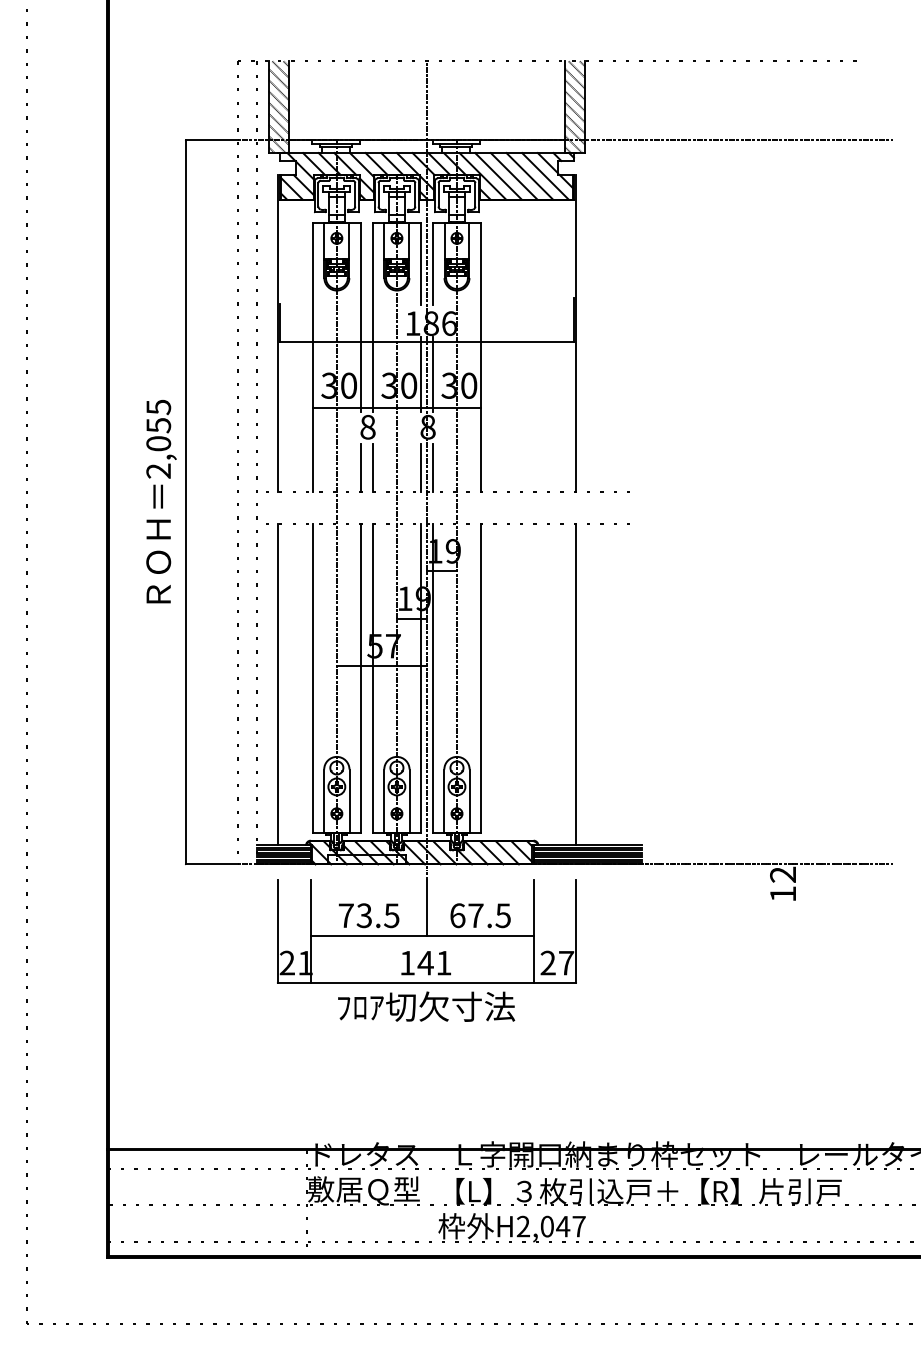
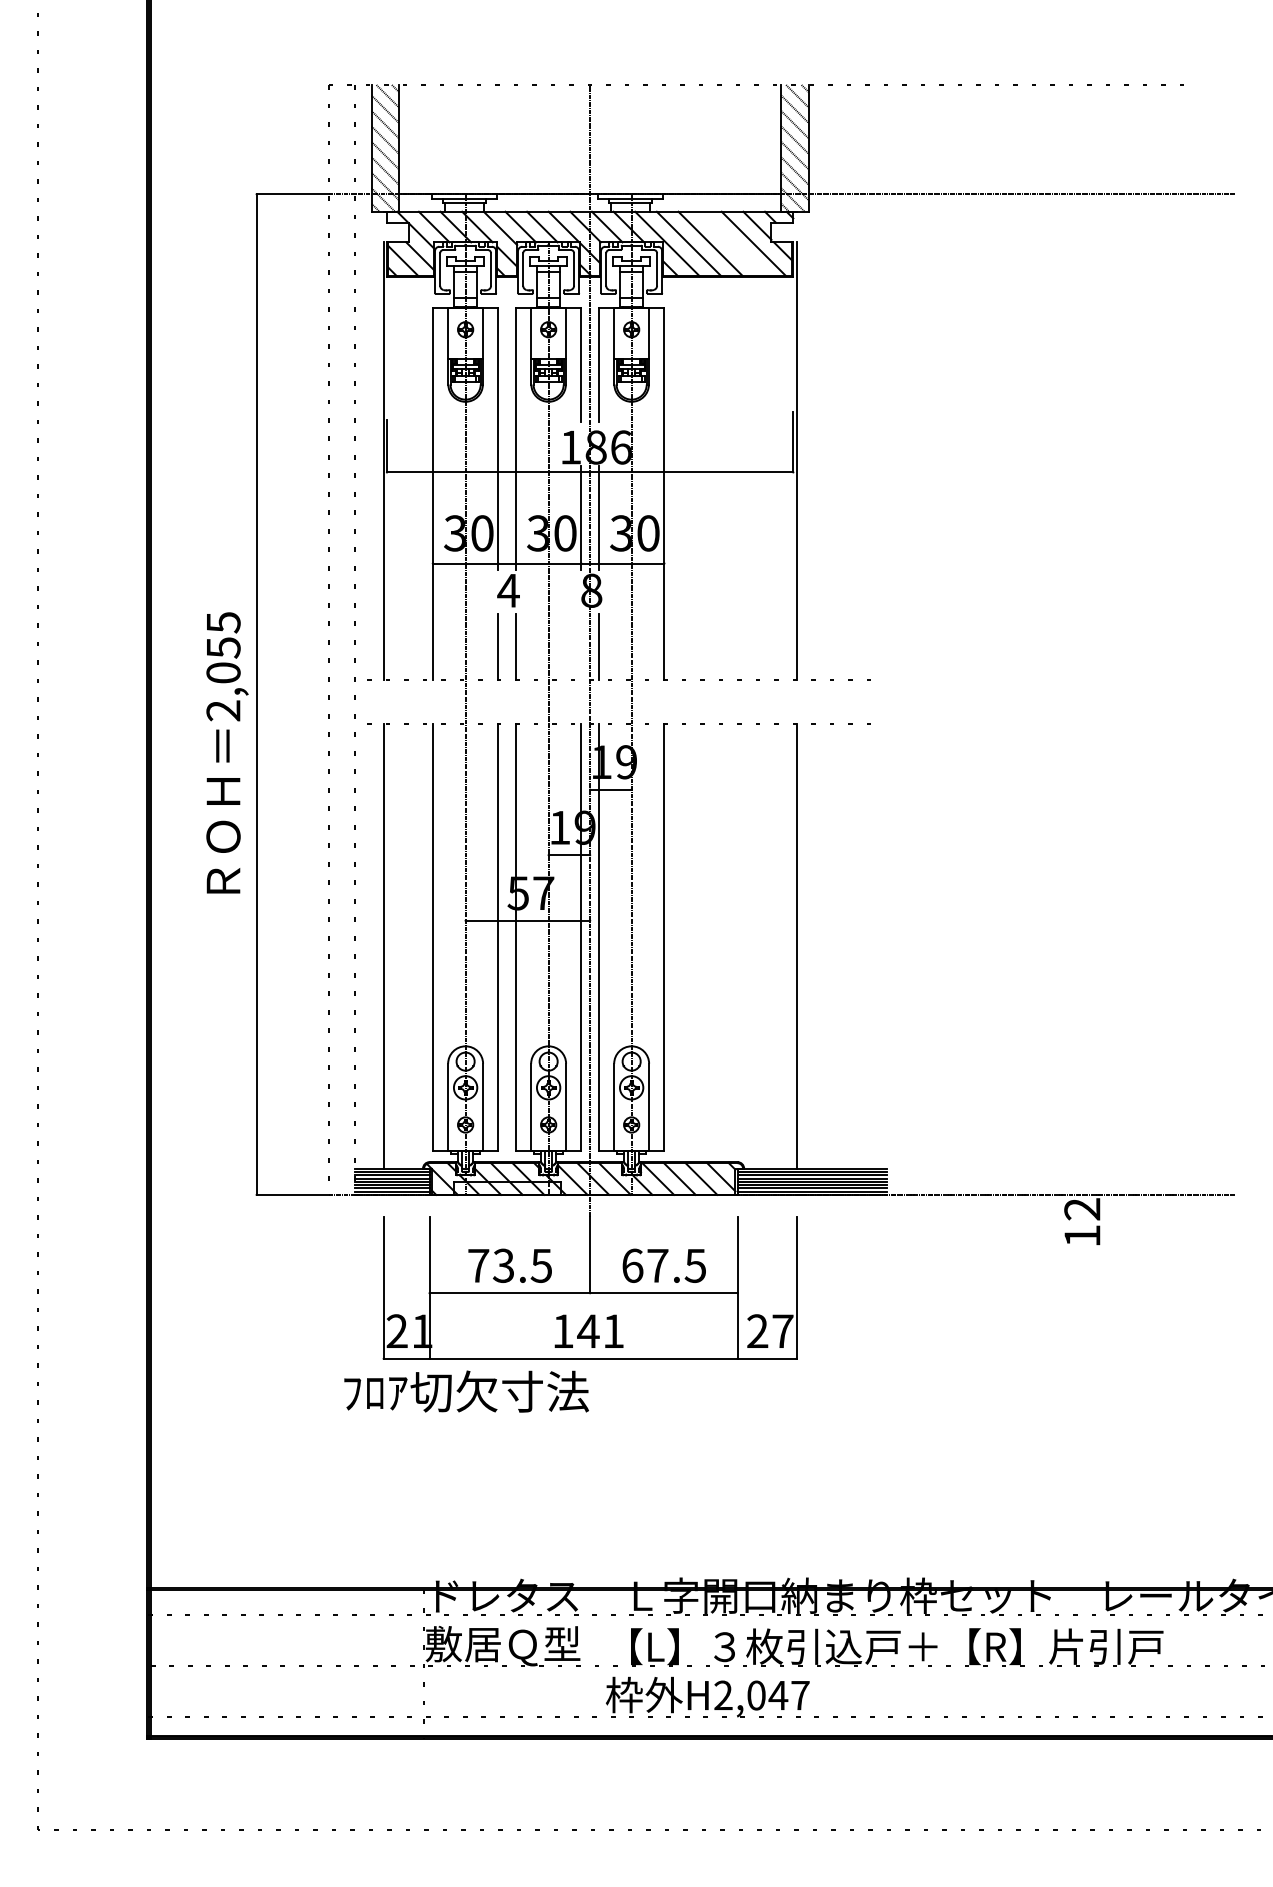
line: (529, 176) -> (731, 244), removed
text: (367, 427) -> (507, 591), 8 -> 4
line: (420, 467) -> (581, 646), removed
text: (161, 501) -> (227, 752), moved
text: (426, 1006) -> (466, 1391), moved

